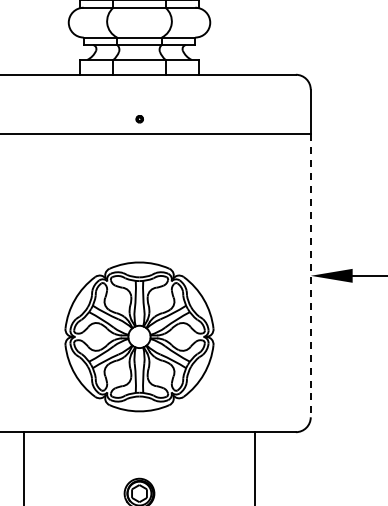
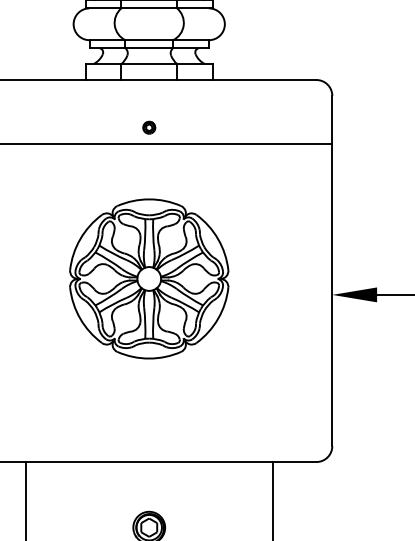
part: (139, 118) -> (149, 126), size x1.67
line: (310, 276) -> (332, 295), dashed -> solid
part: (139, 336) -> (149, 278), moved

